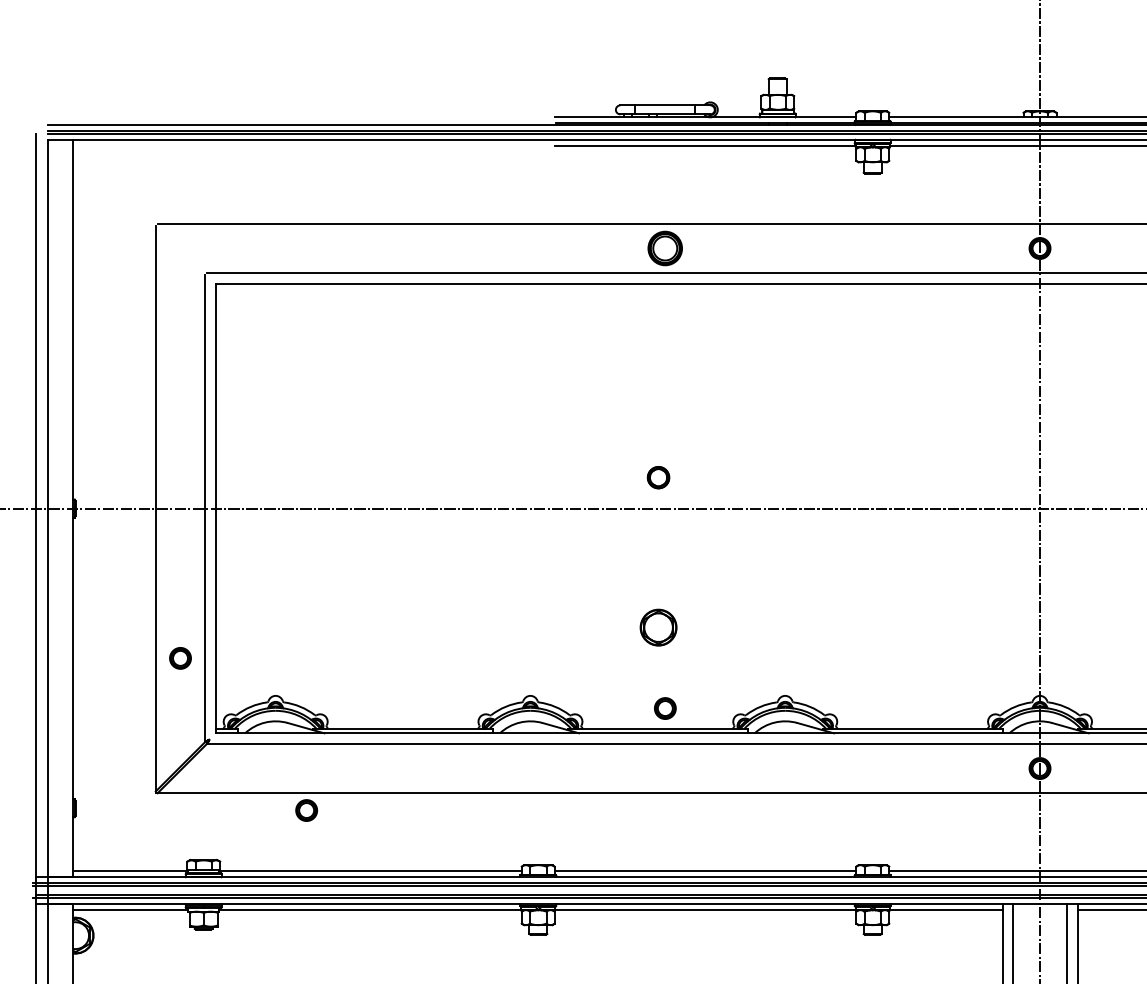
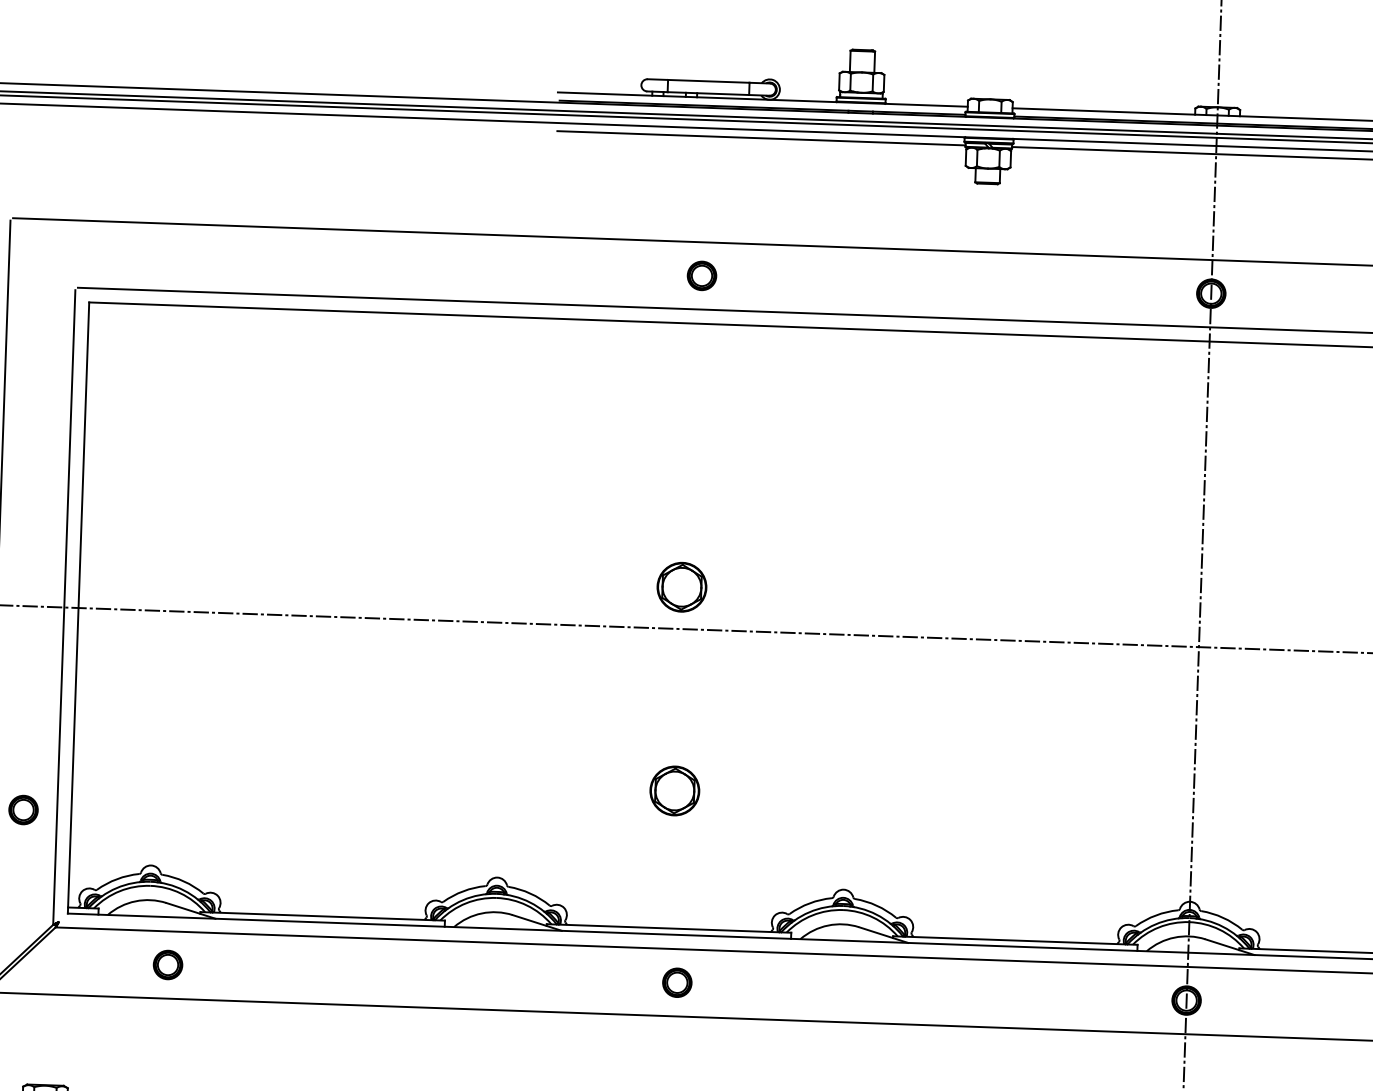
part: (665, 248) -> (702, 275), size x0.62
part: (658, 477) -> (681, 586), size x1.67
part: (665, 708) -> (677, 982), moved
part: (306, 810) -> (167, 964), moved

